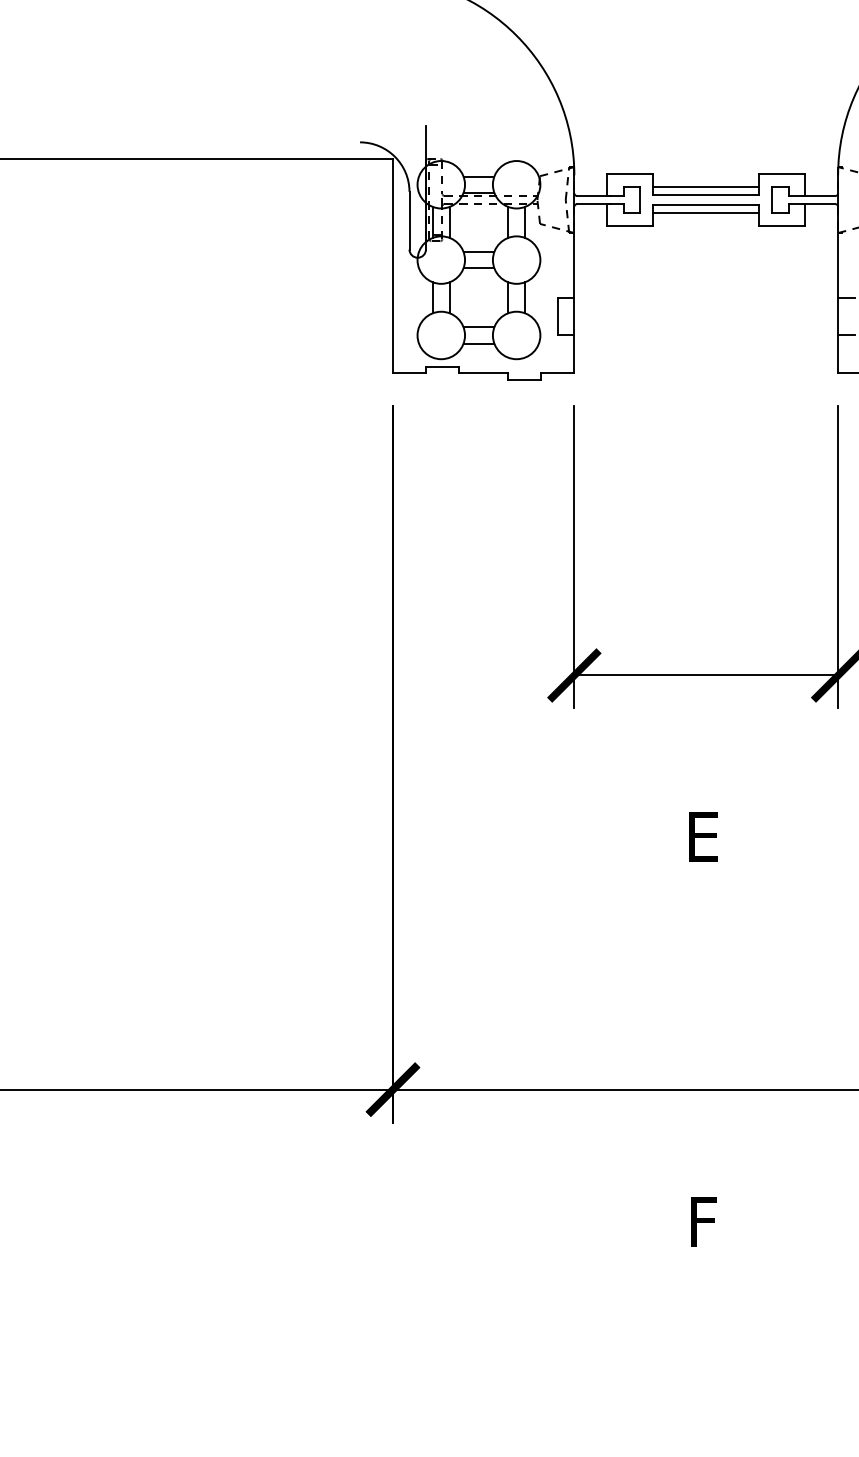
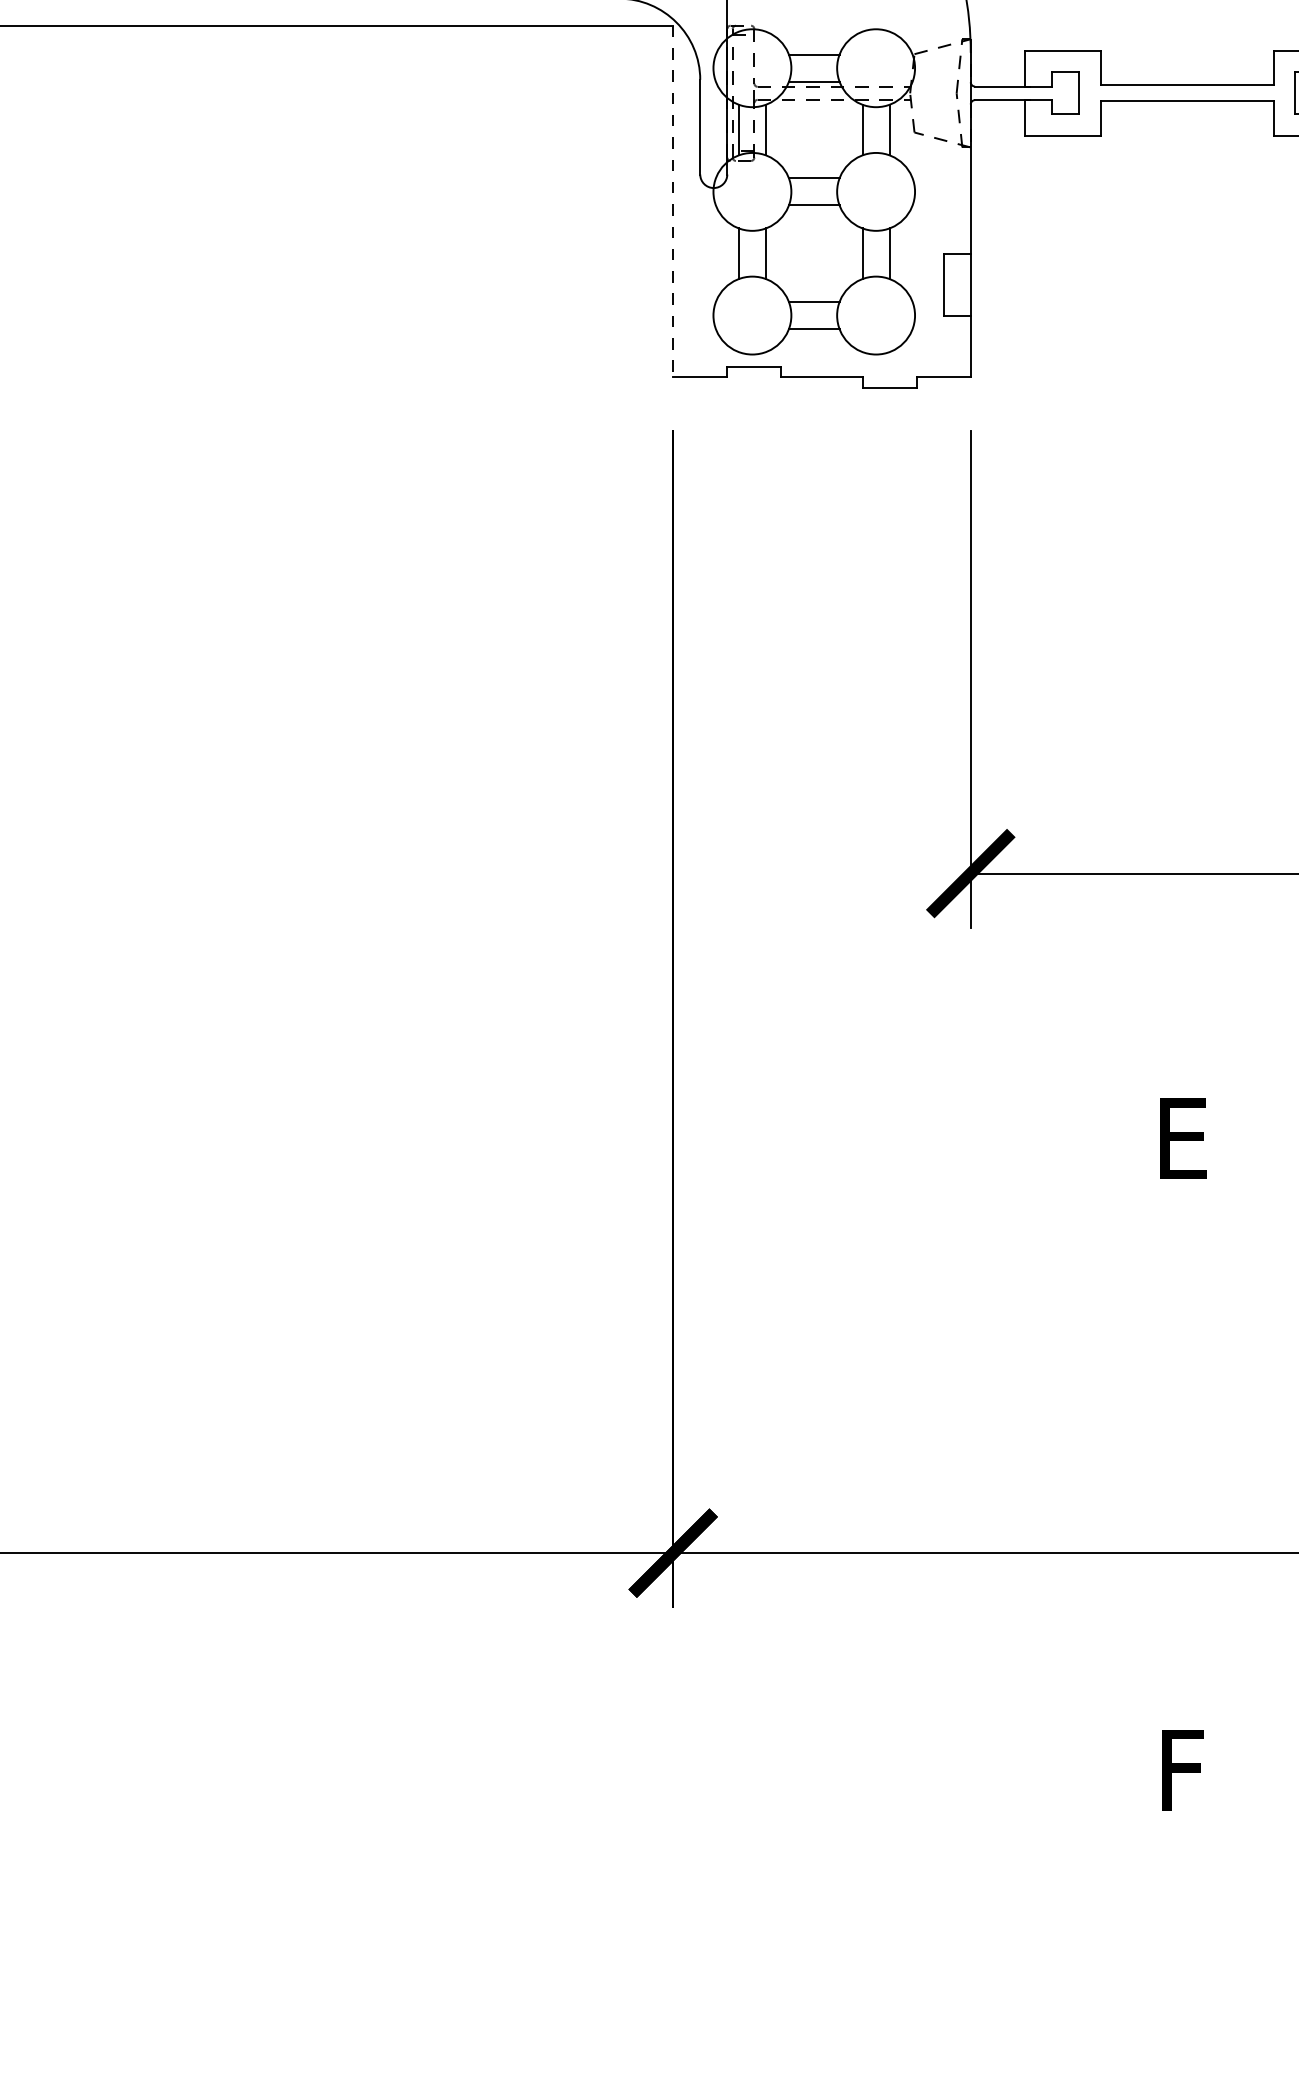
line: (705, 186) -> (1185, 71), removed
line: (705, 213) -> (1185, 115), removed
line: (393, 266) -> (674, 202), solid -> dashed

